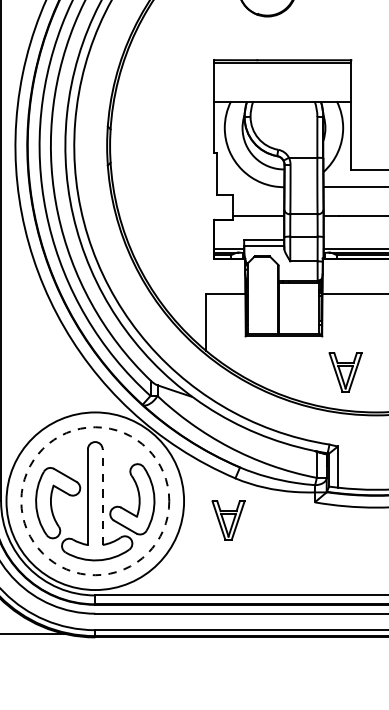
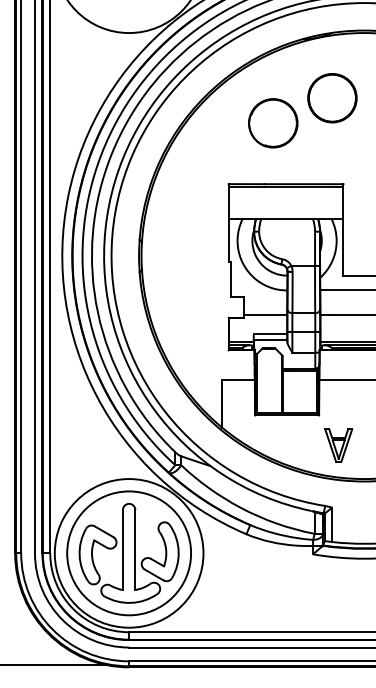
line: (102, 496) -> (135, 549), dashed -> solid
circle: (95, 501) -> (129, 553), dashed -> solid
part: (228, 520) -> (240, 569), removed

